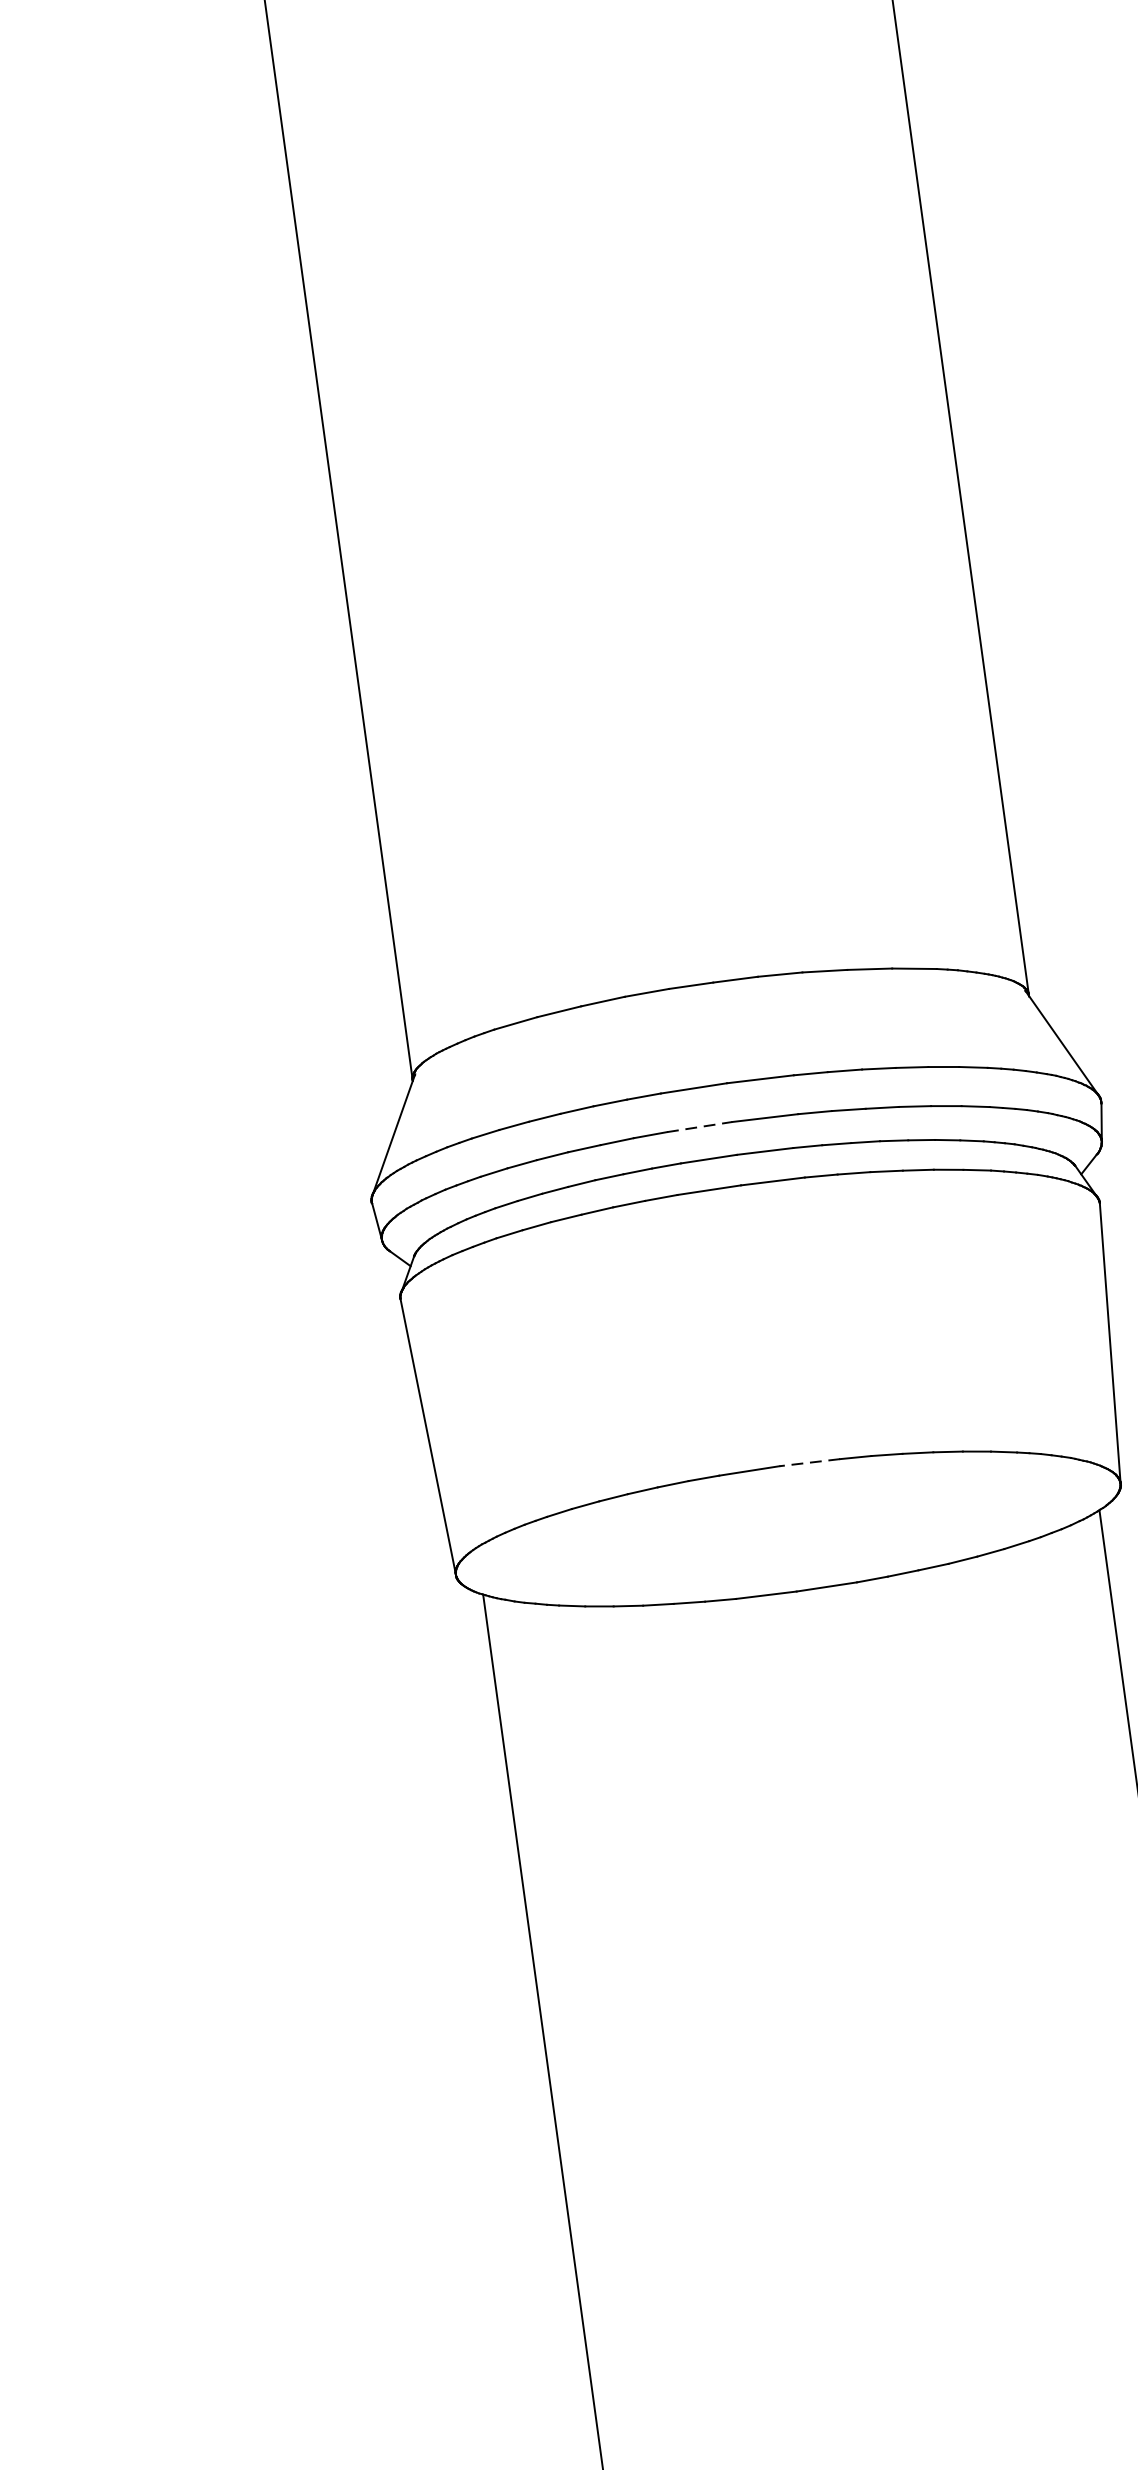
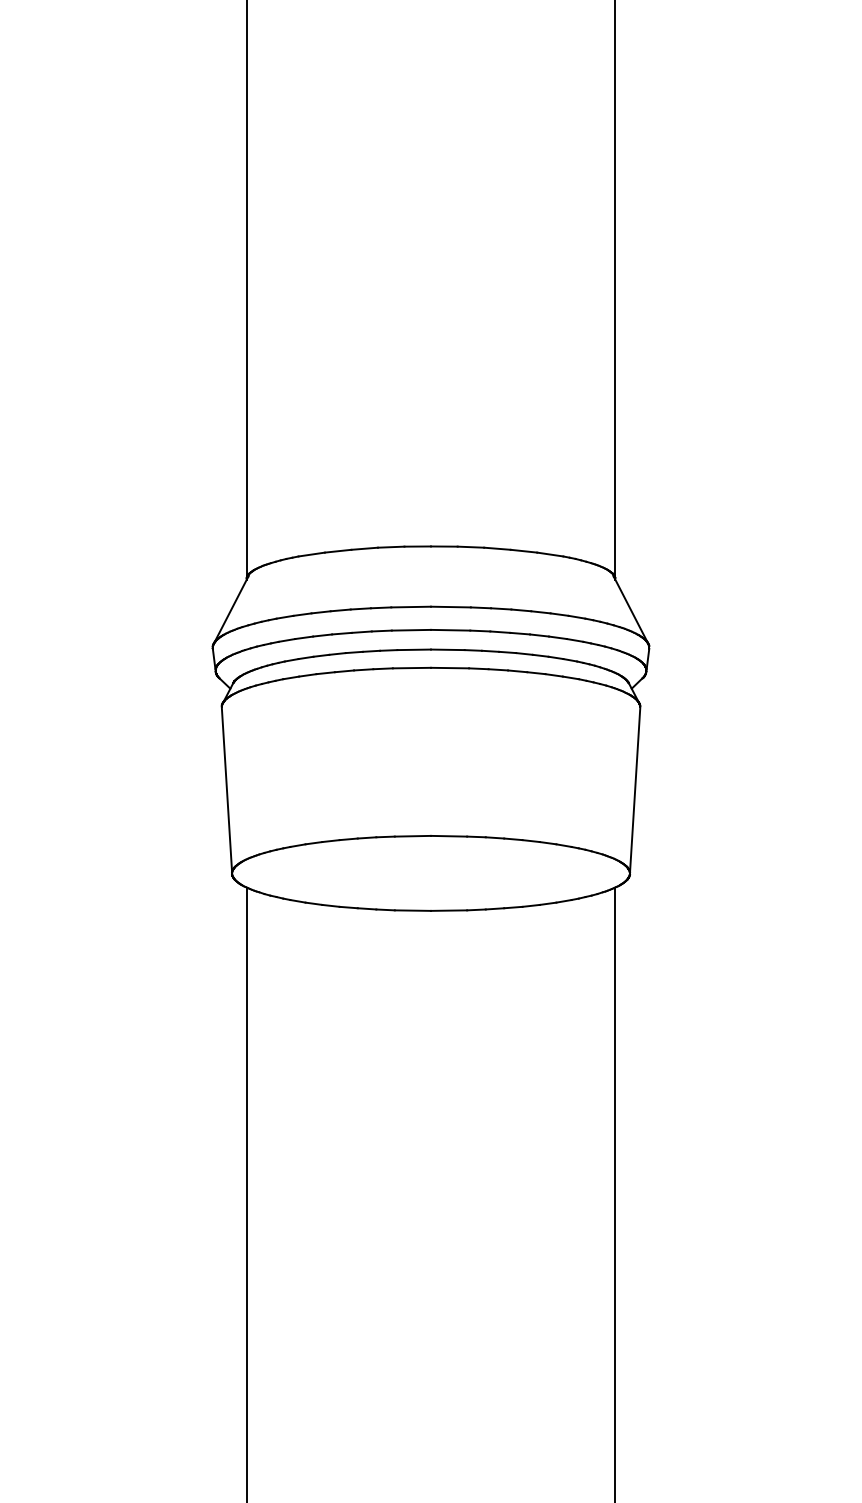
line: (699, 1127) -> (411, 630), dashed -> solid
line: (808, 1463) -> (448, 836), dashed -> solid

